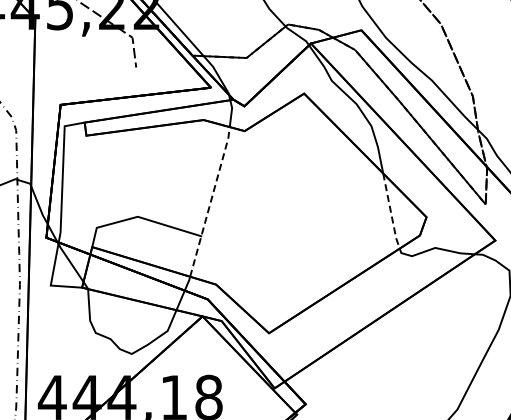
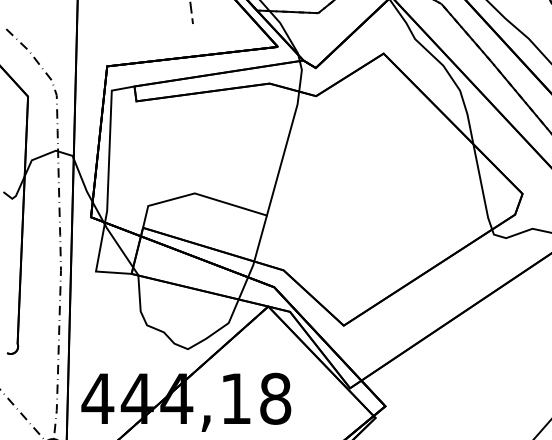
line: (211, 200) -> (278, 174), dashed -> solid
line: (390, 212) -> (481, 188), dashed -> solid

